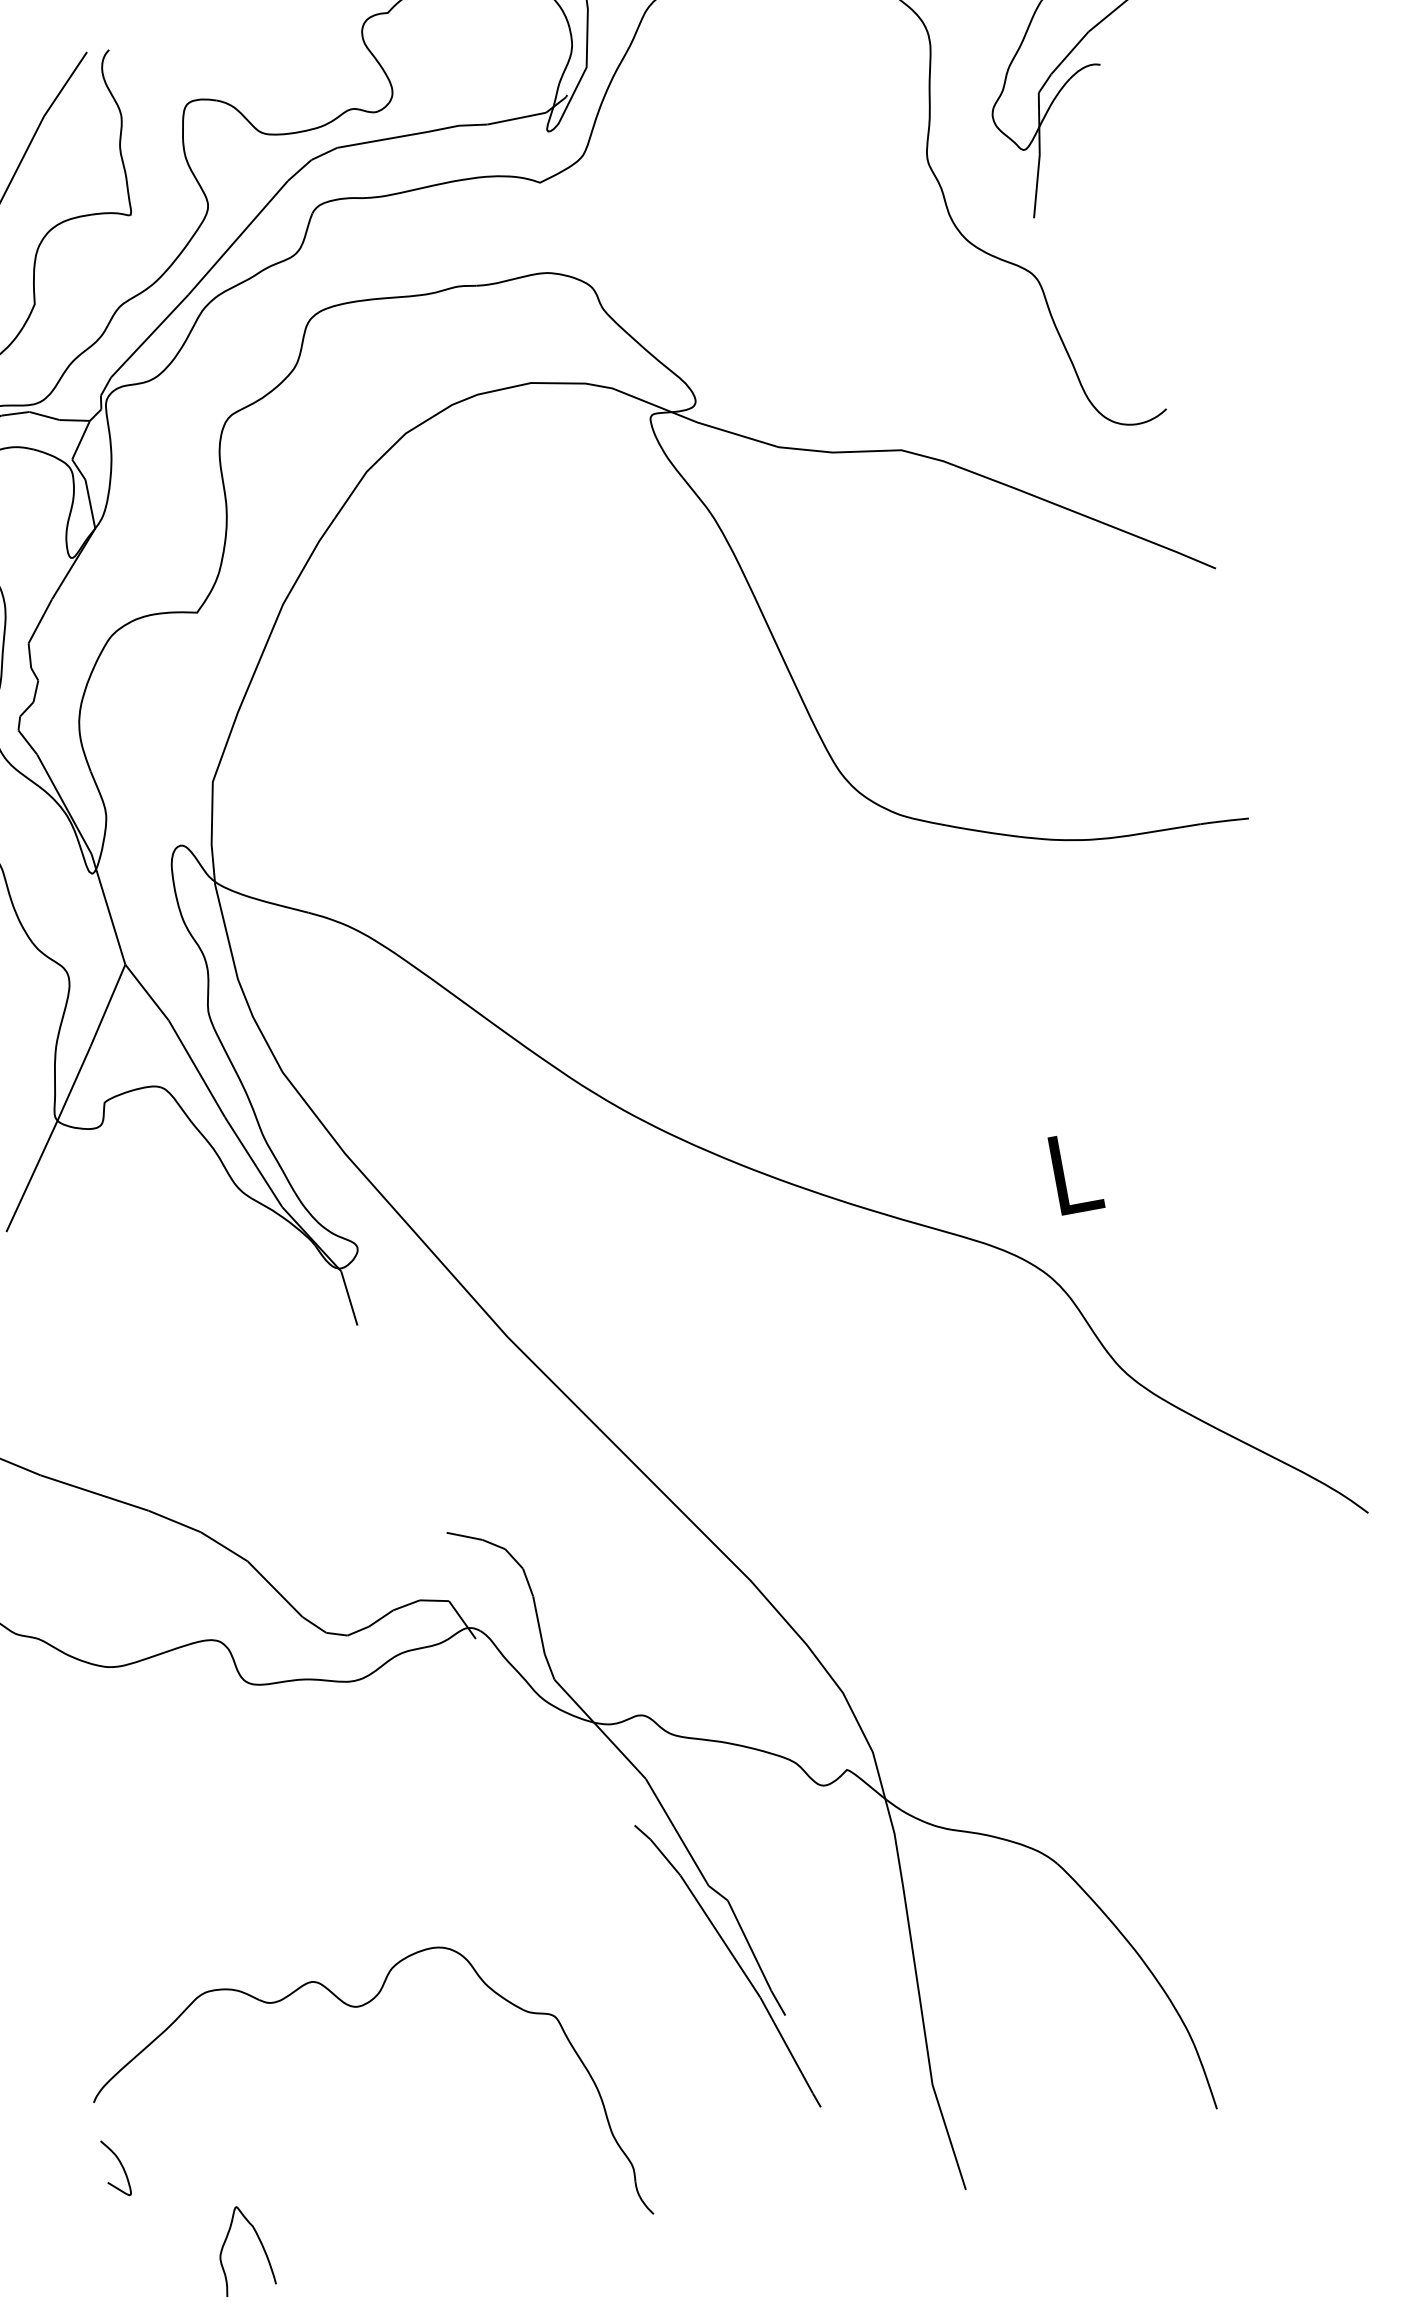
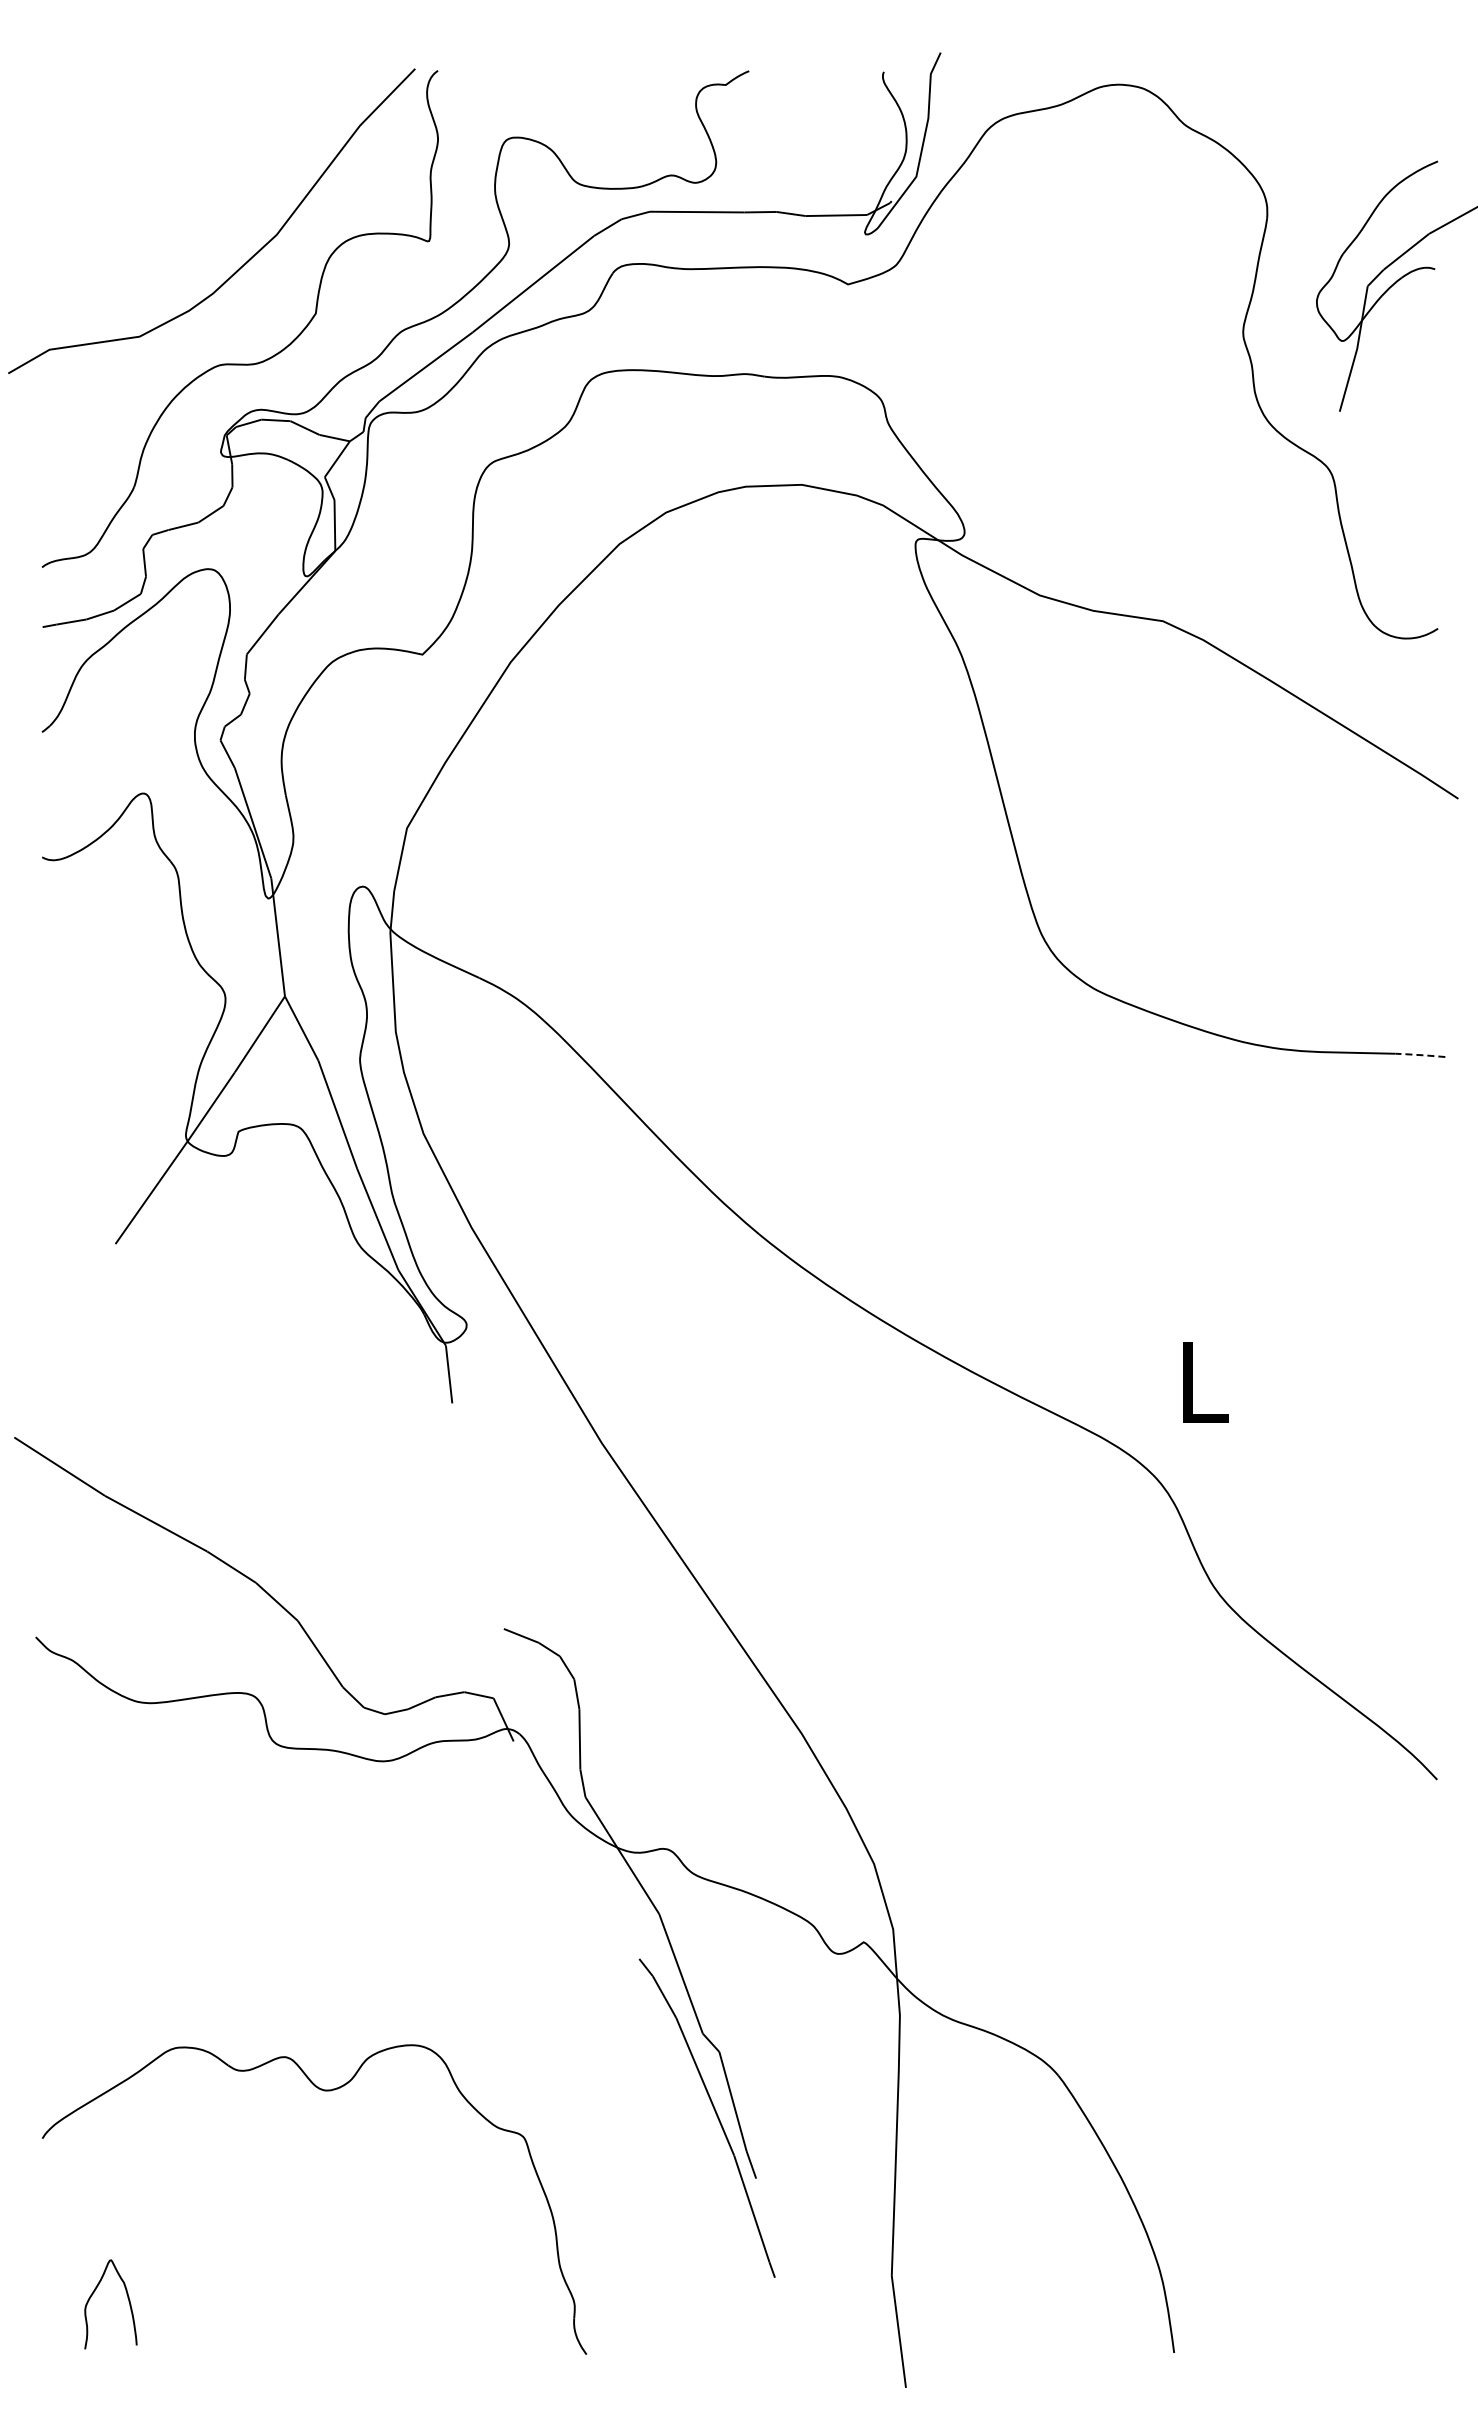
line: (1223, 821) -> (1419, 1055), solid -> dashed
curve: (120, 2164) -> (57, 2205), removed
curve: (259, 2240) -> (127, 2298), moved

